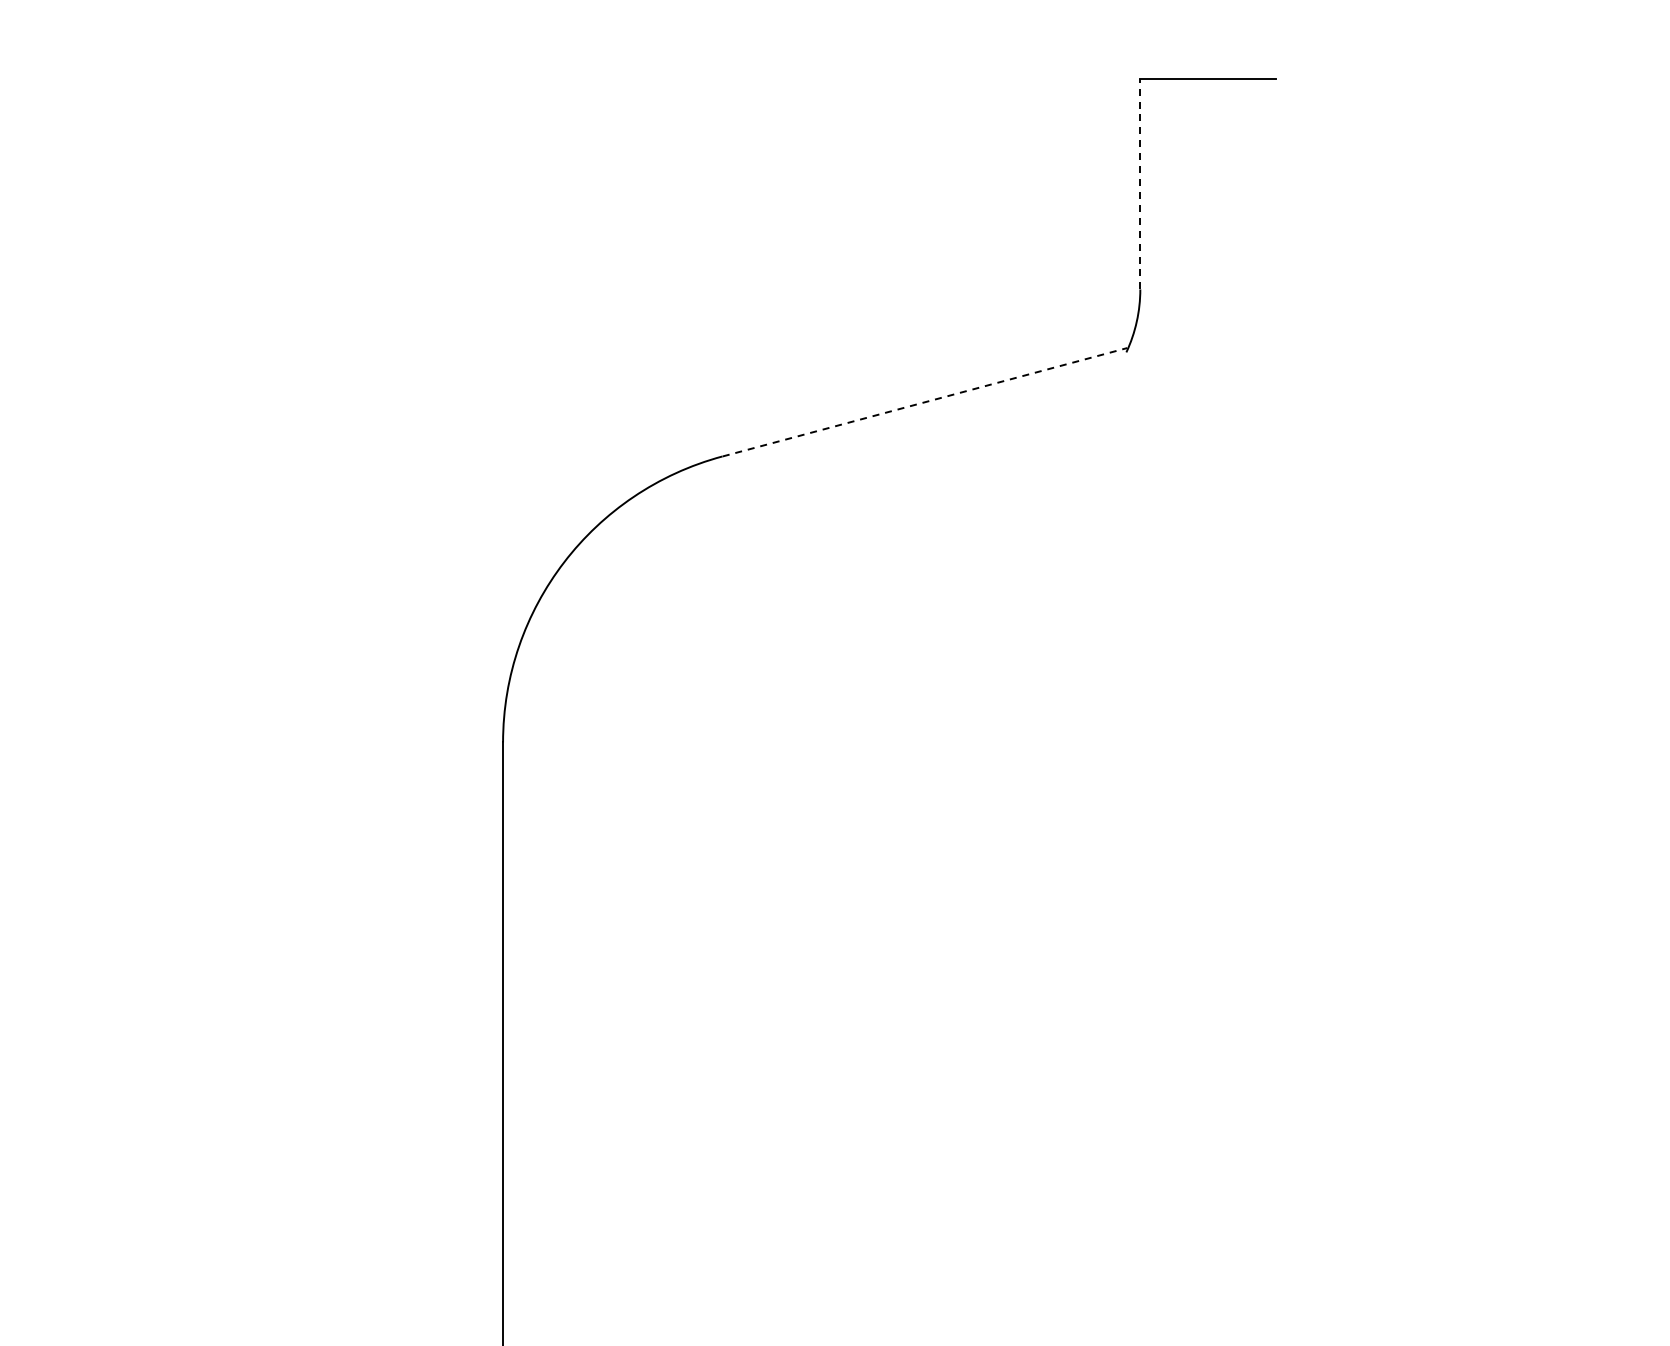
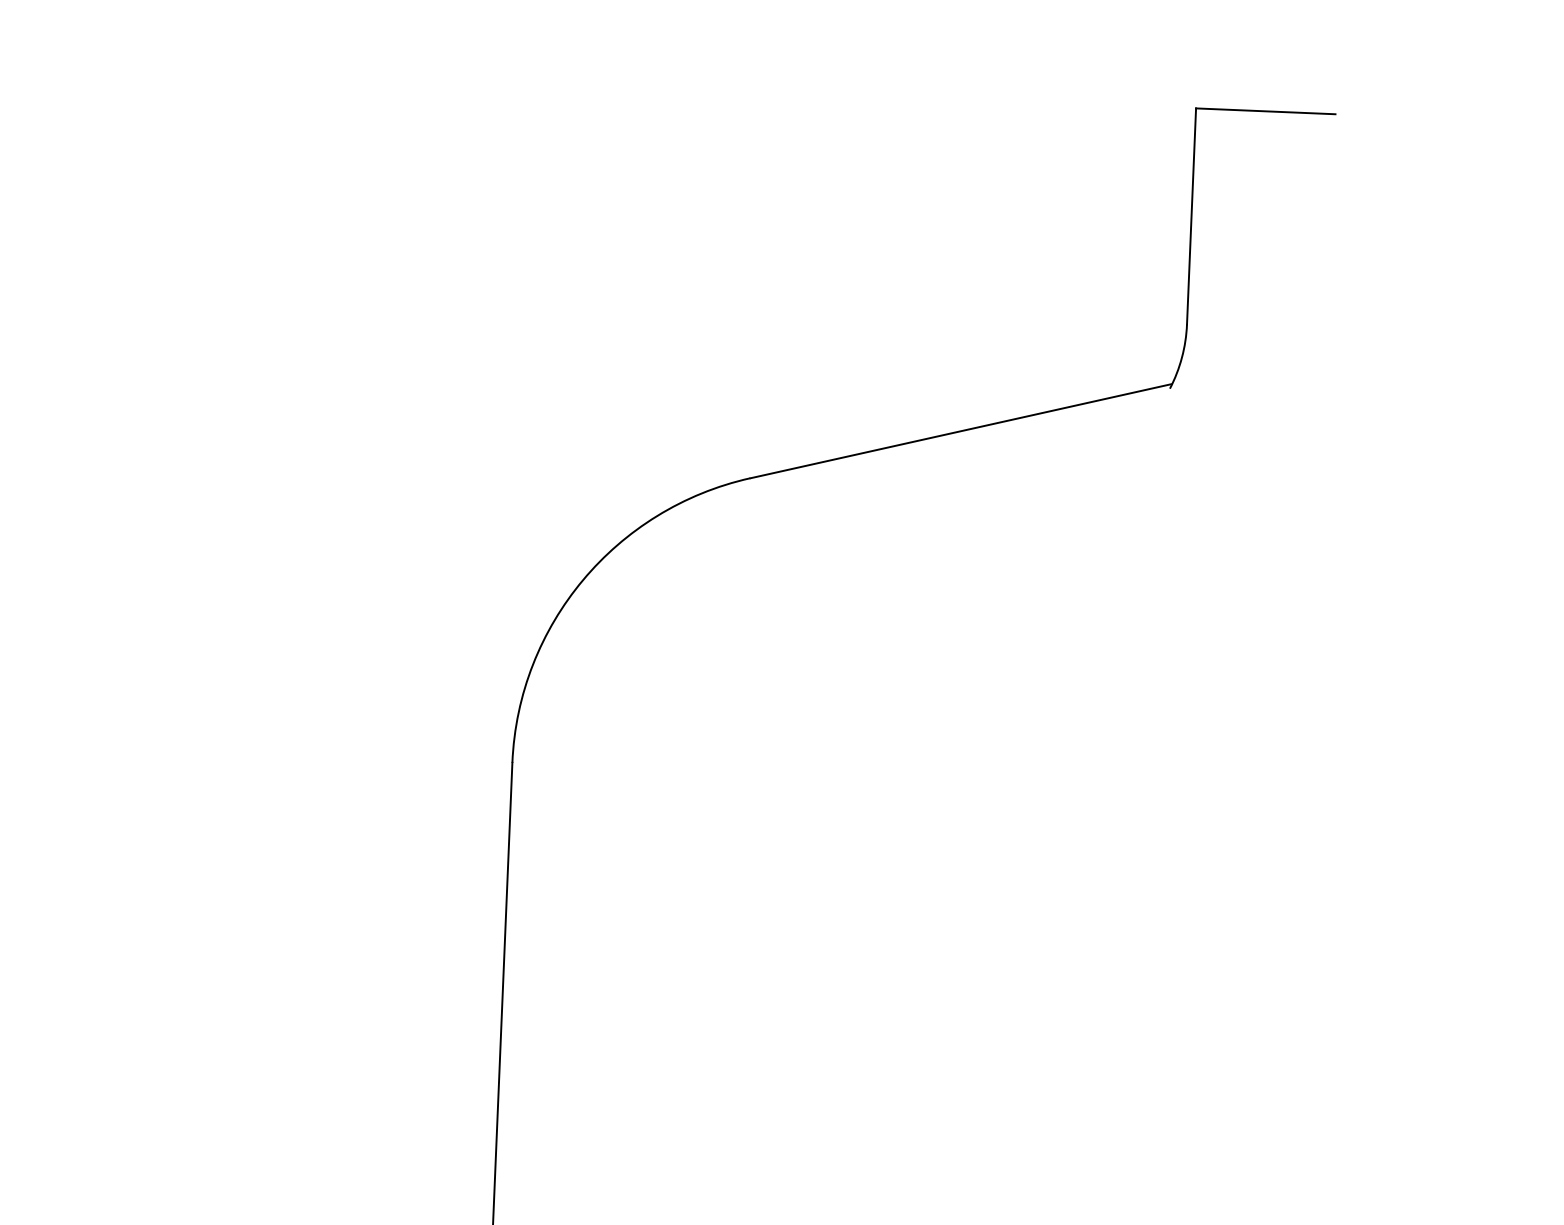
line: (1140, 183) -> (1191, 215), dashed -> solid
line: (925, 402) -> (961, 431), dashed -> solid

